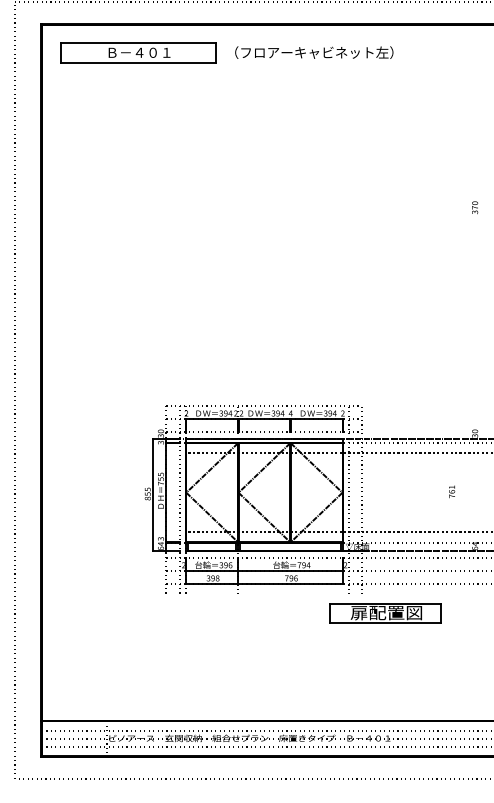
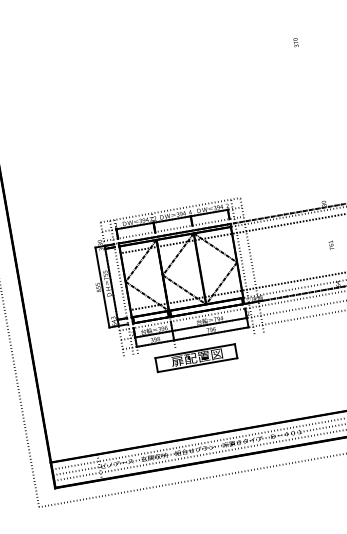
text: (452, 491) -> (331, 245), moved
part: (385, 613) -> (196, 358), moved

